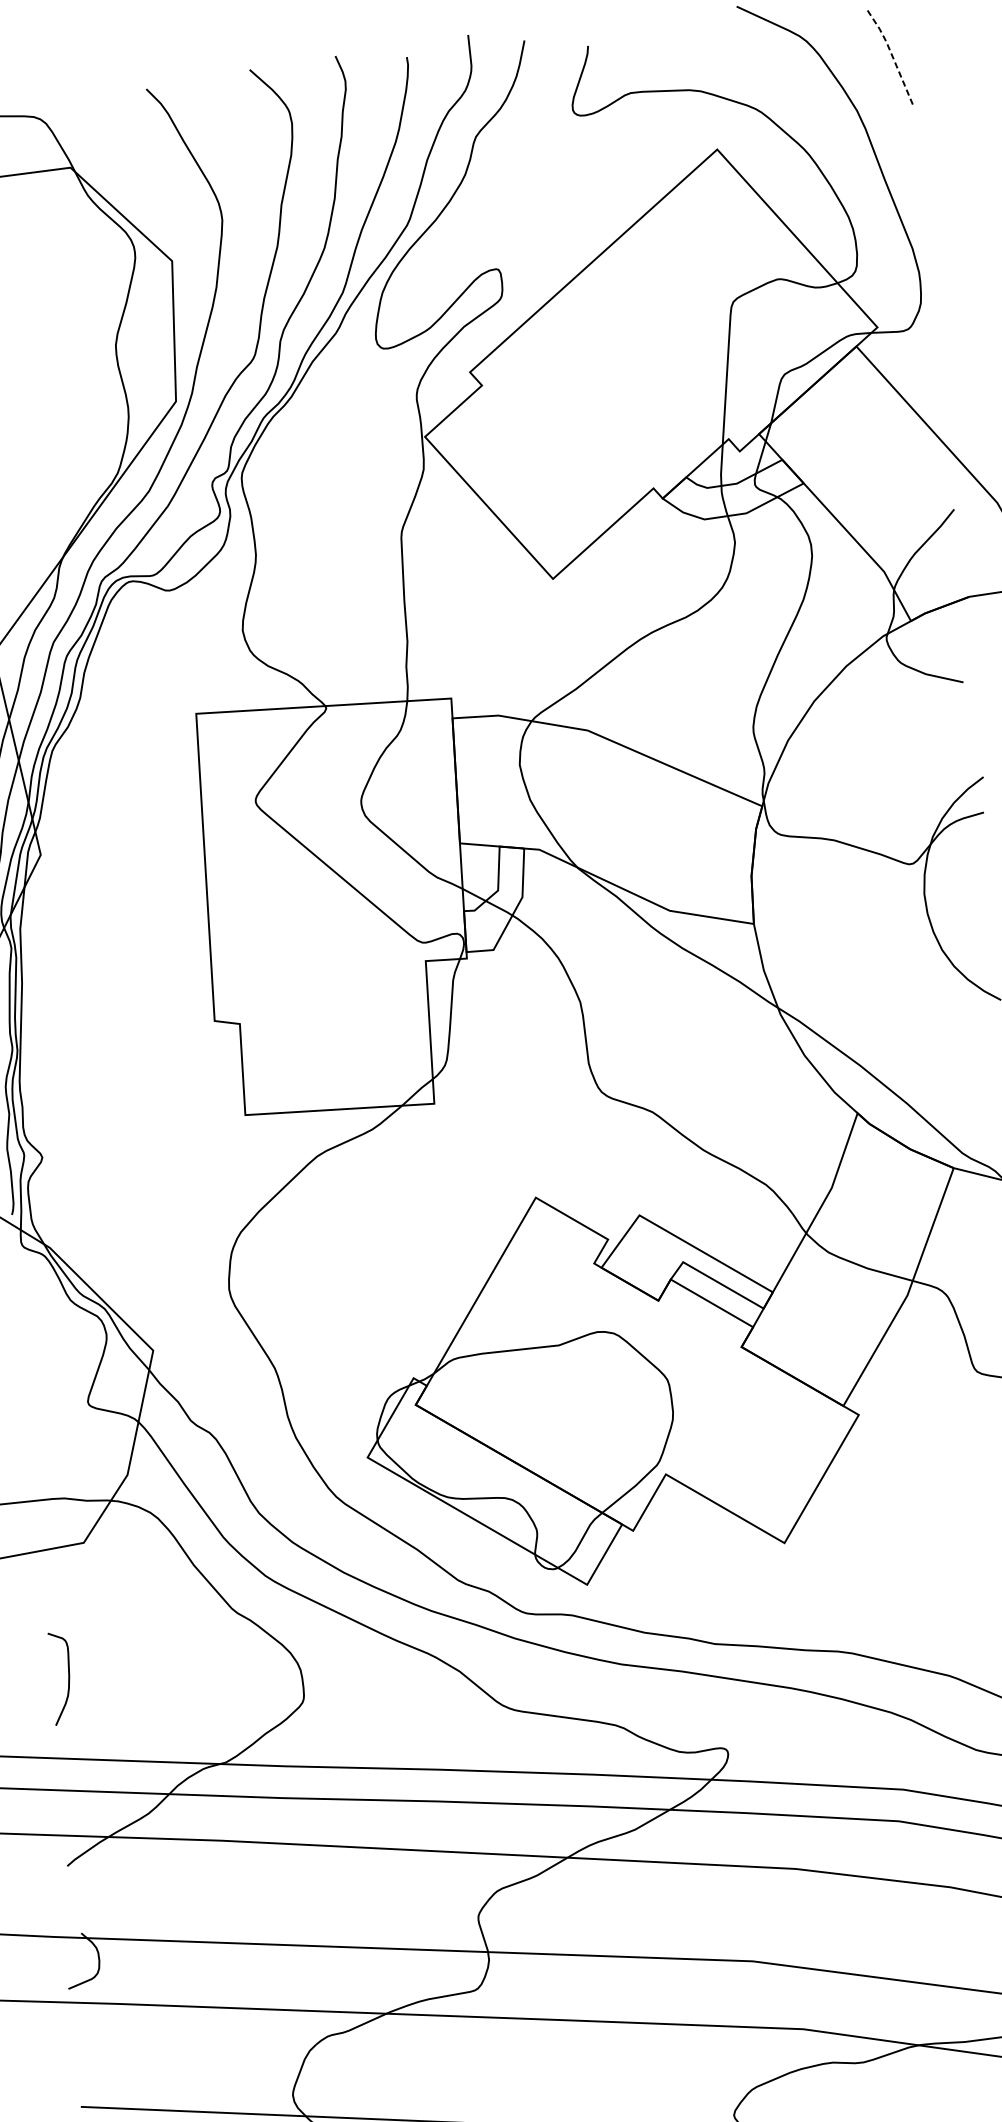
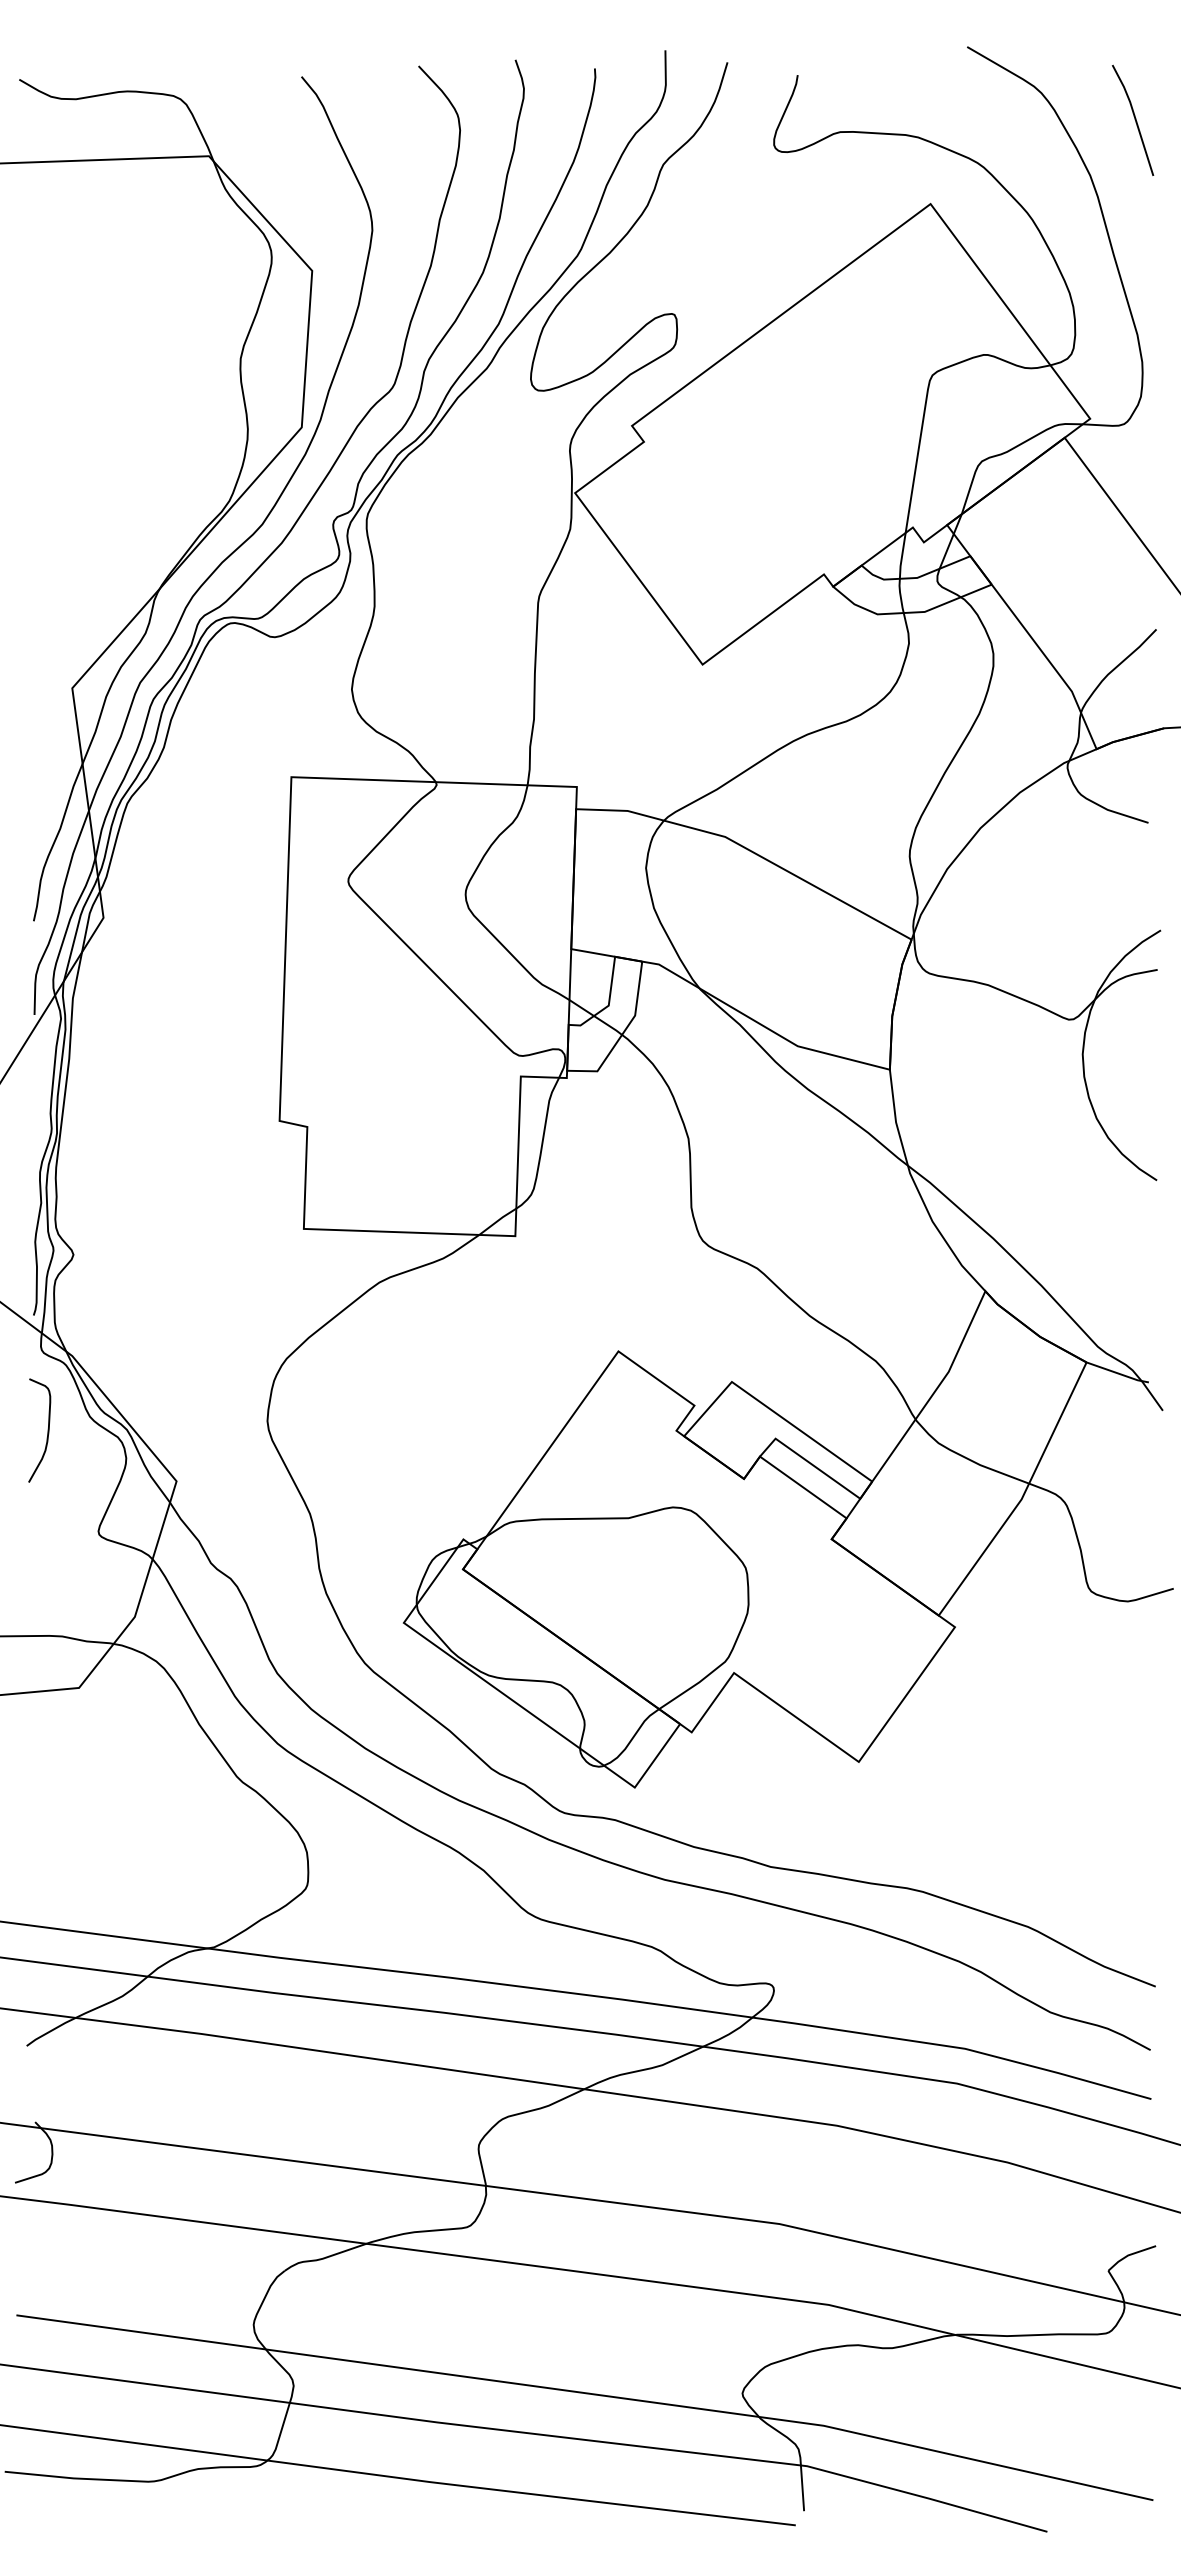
line: (892, 56) -> (1135, 118), dashed -> solid
curve: (68, 1677) -> (47, 1430), moved

